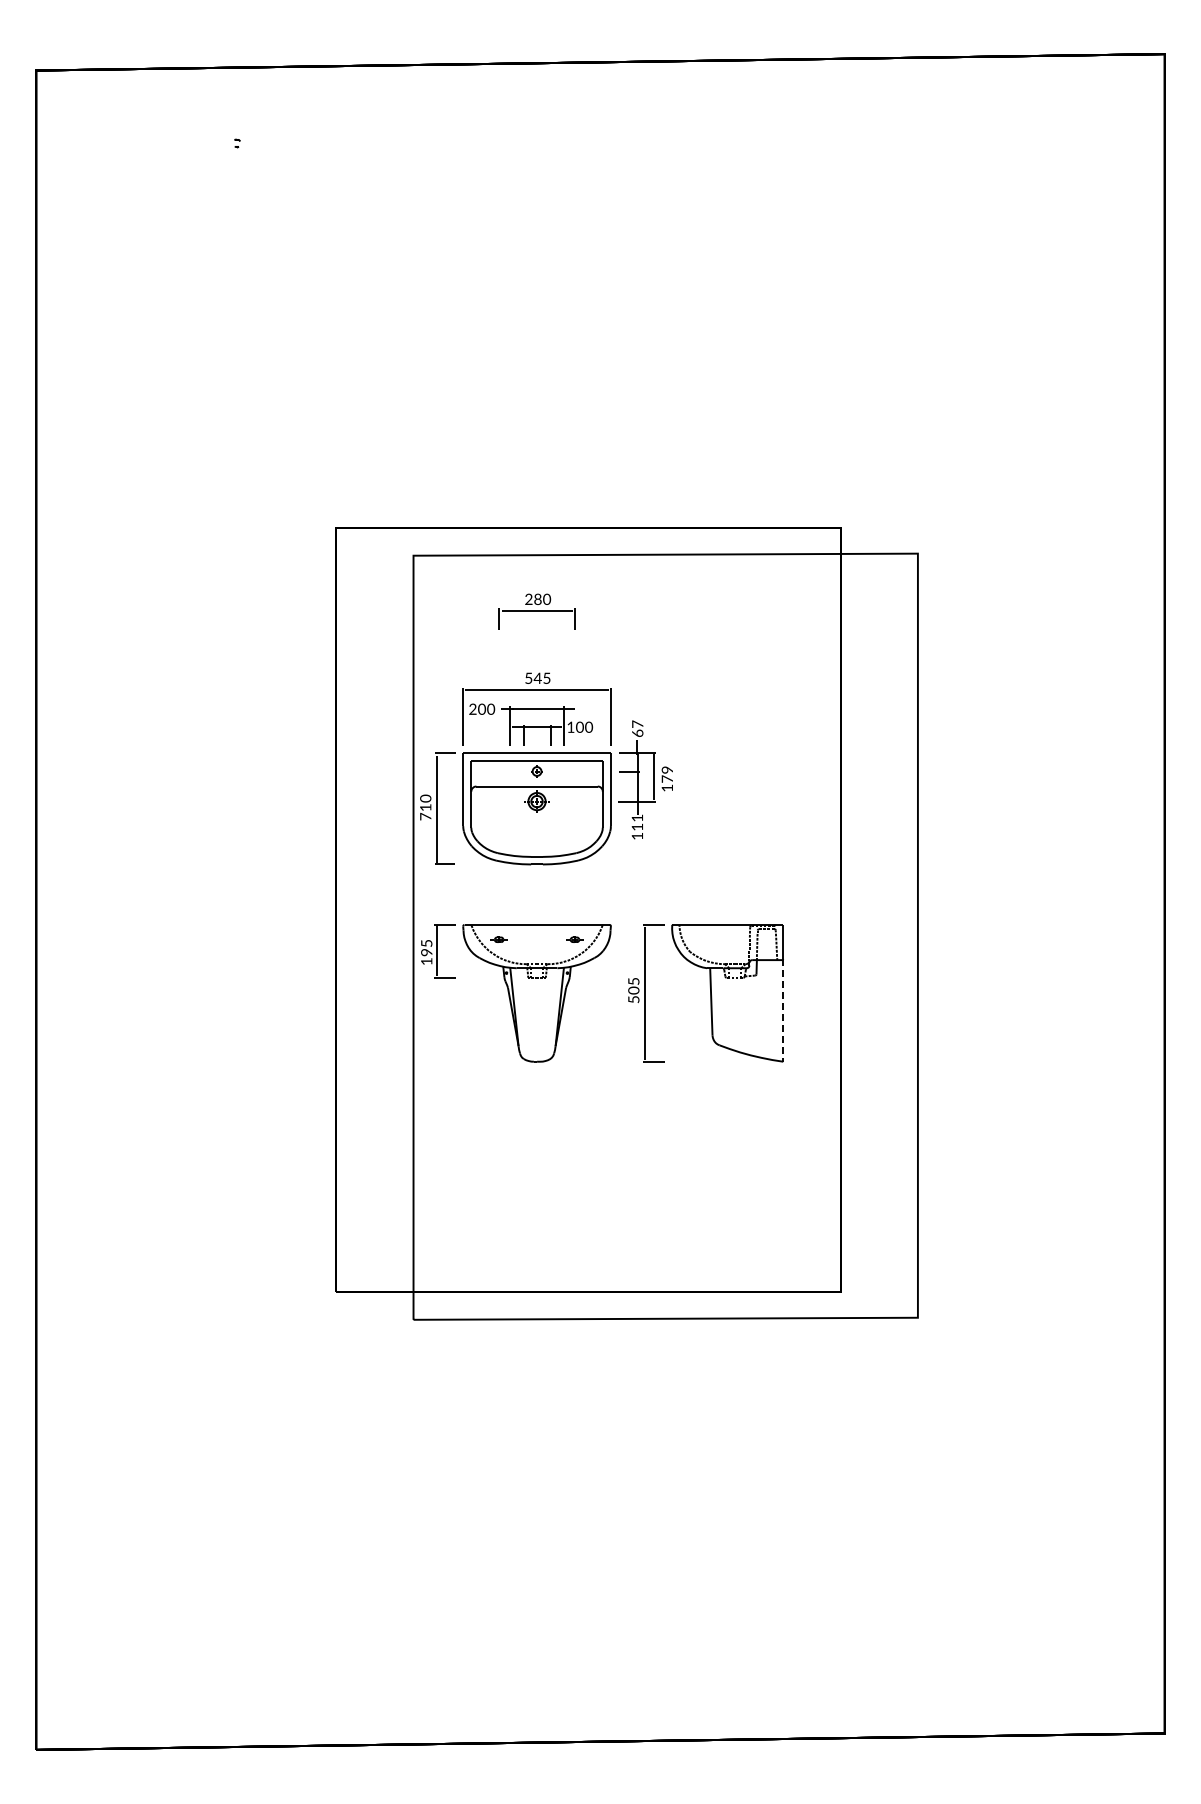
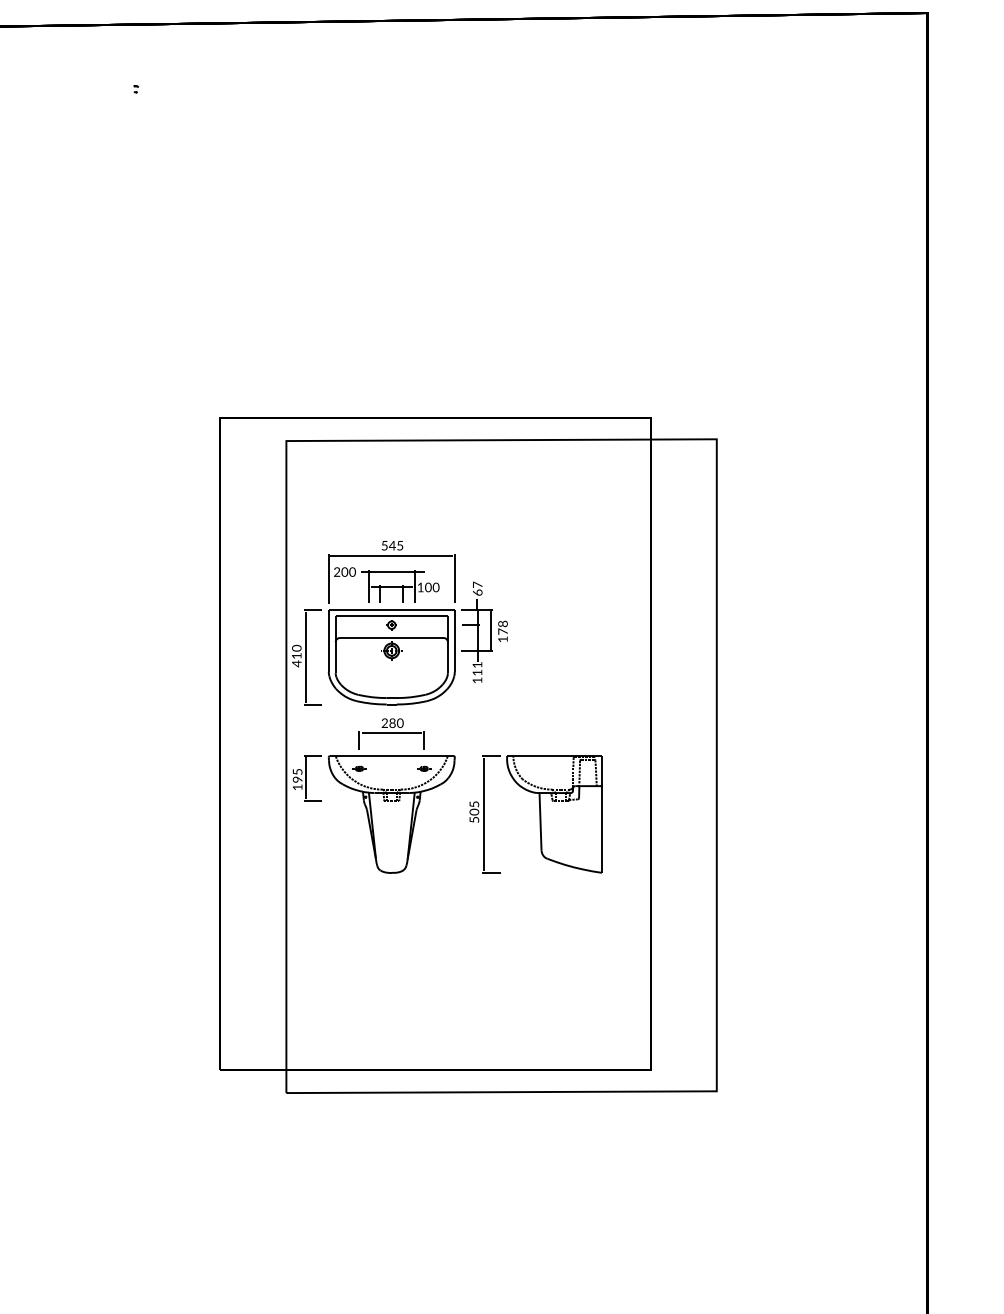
part: (536, 611) -> (391, 733), moved
text: (668, 769) -> (503, 623), 179 -> 178
text: (425, 816) -> (296, 663), 710 -> 410
line: (783, 1010) -> (602, 829), dashed -> solid

